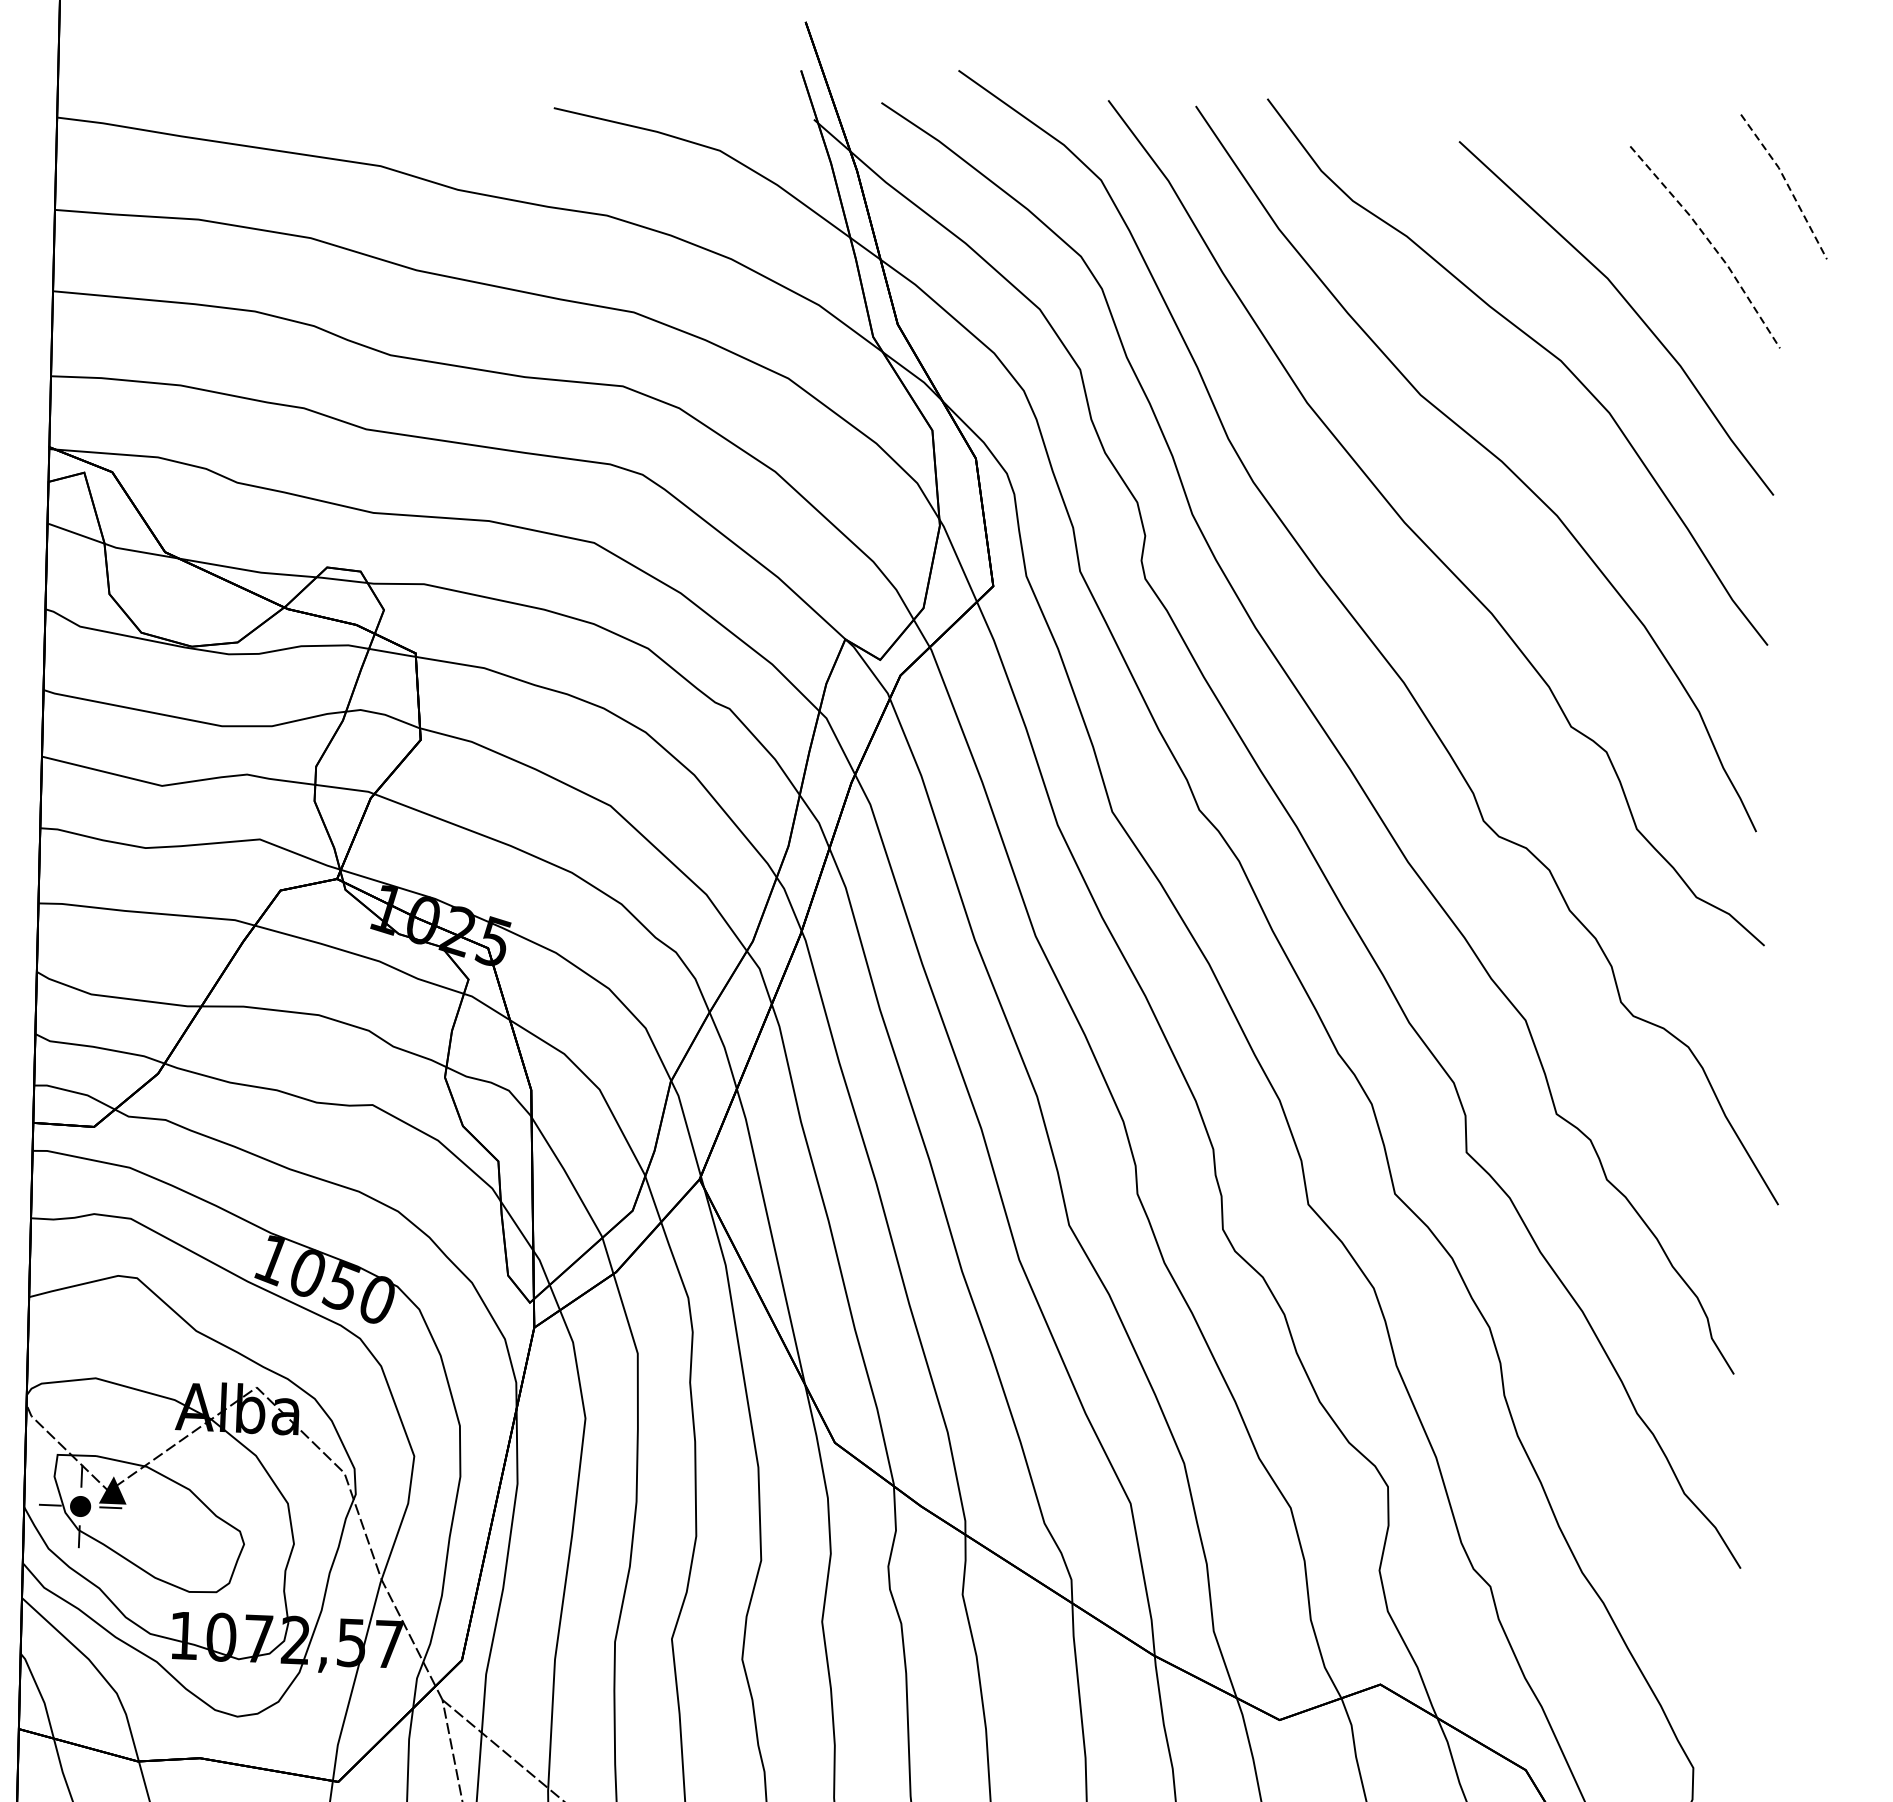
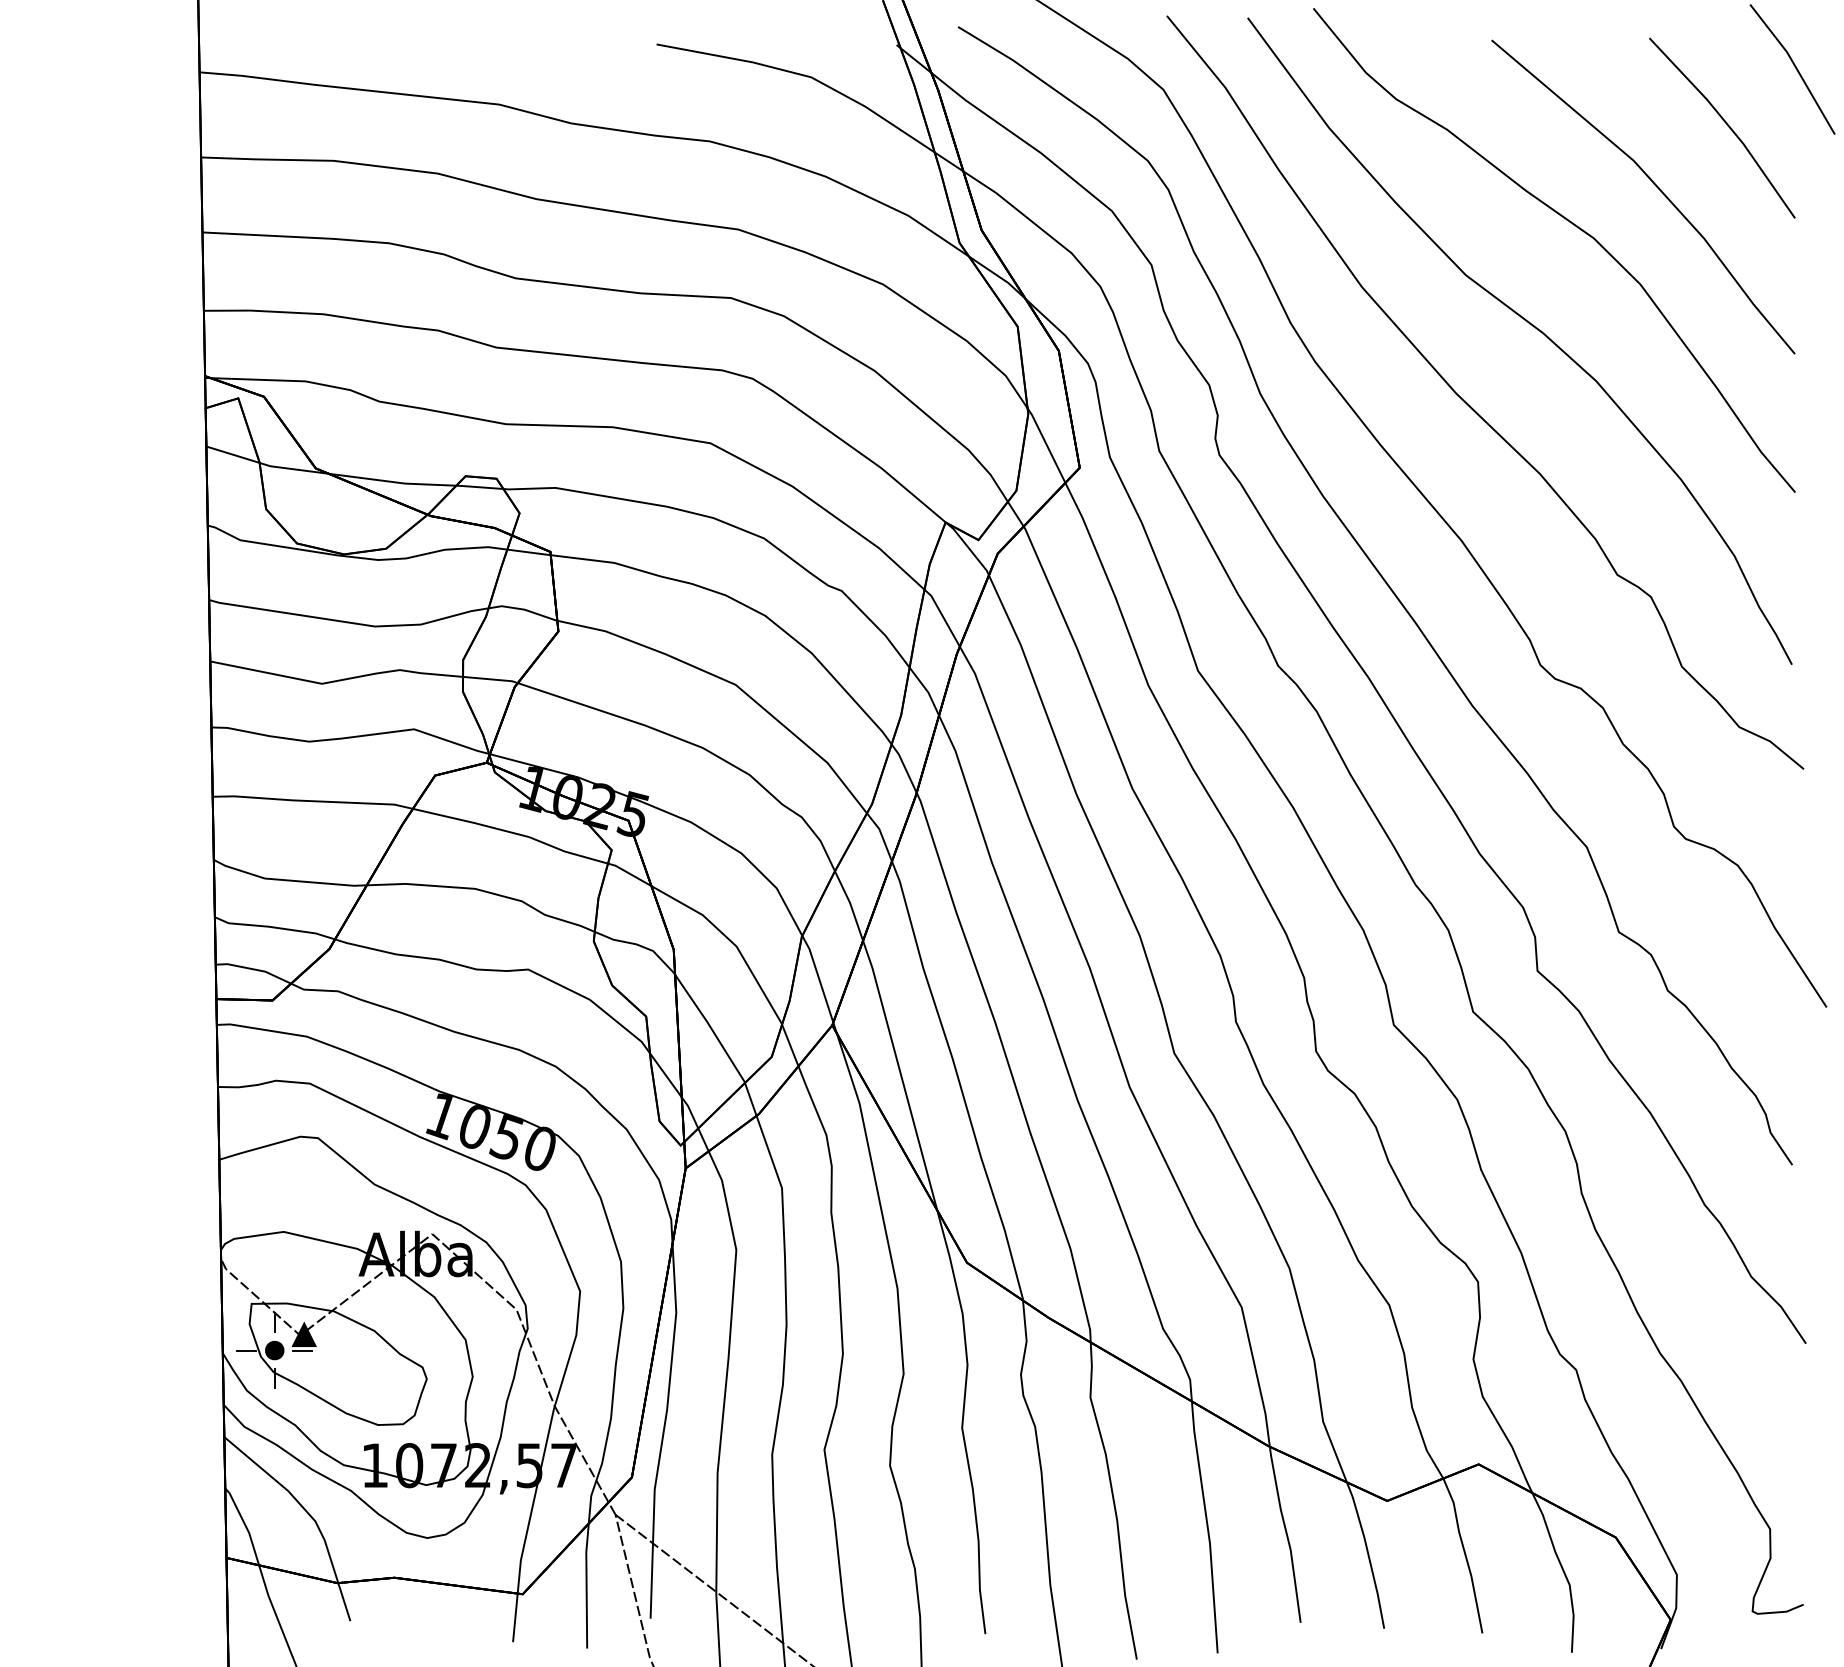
line: (1787, 183) -> (1795, 66), dashed -> solid
line: (1710, 243) -> (1727, 124), dashed -> solid

